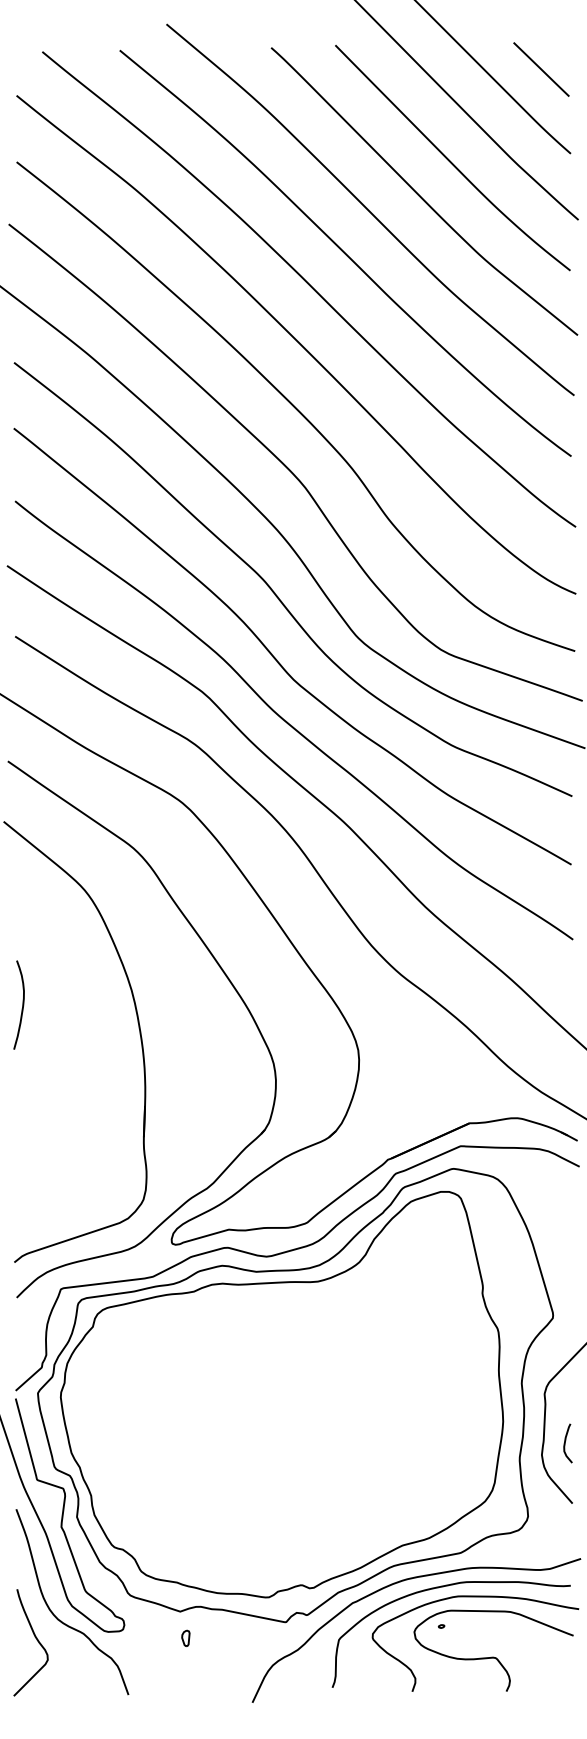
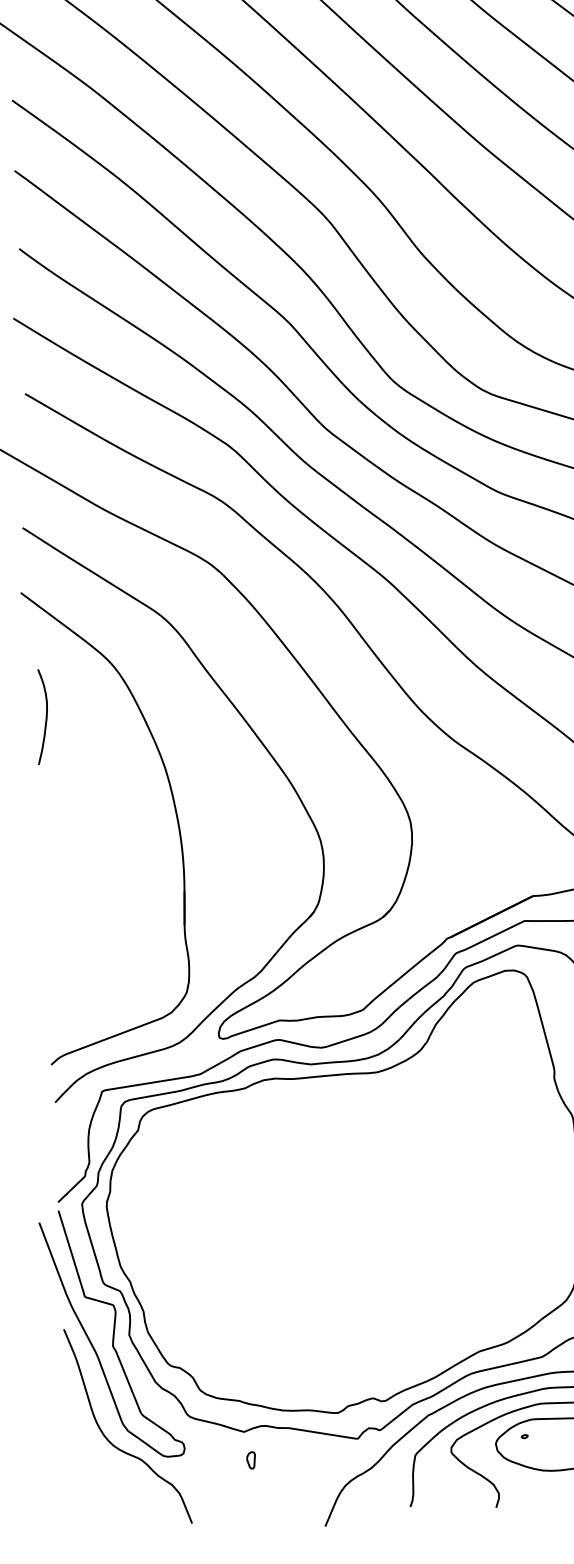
curve: (22, 1004) -> (45, 716), moved
curve: (36, 1640) -> (91, 1469), removed

